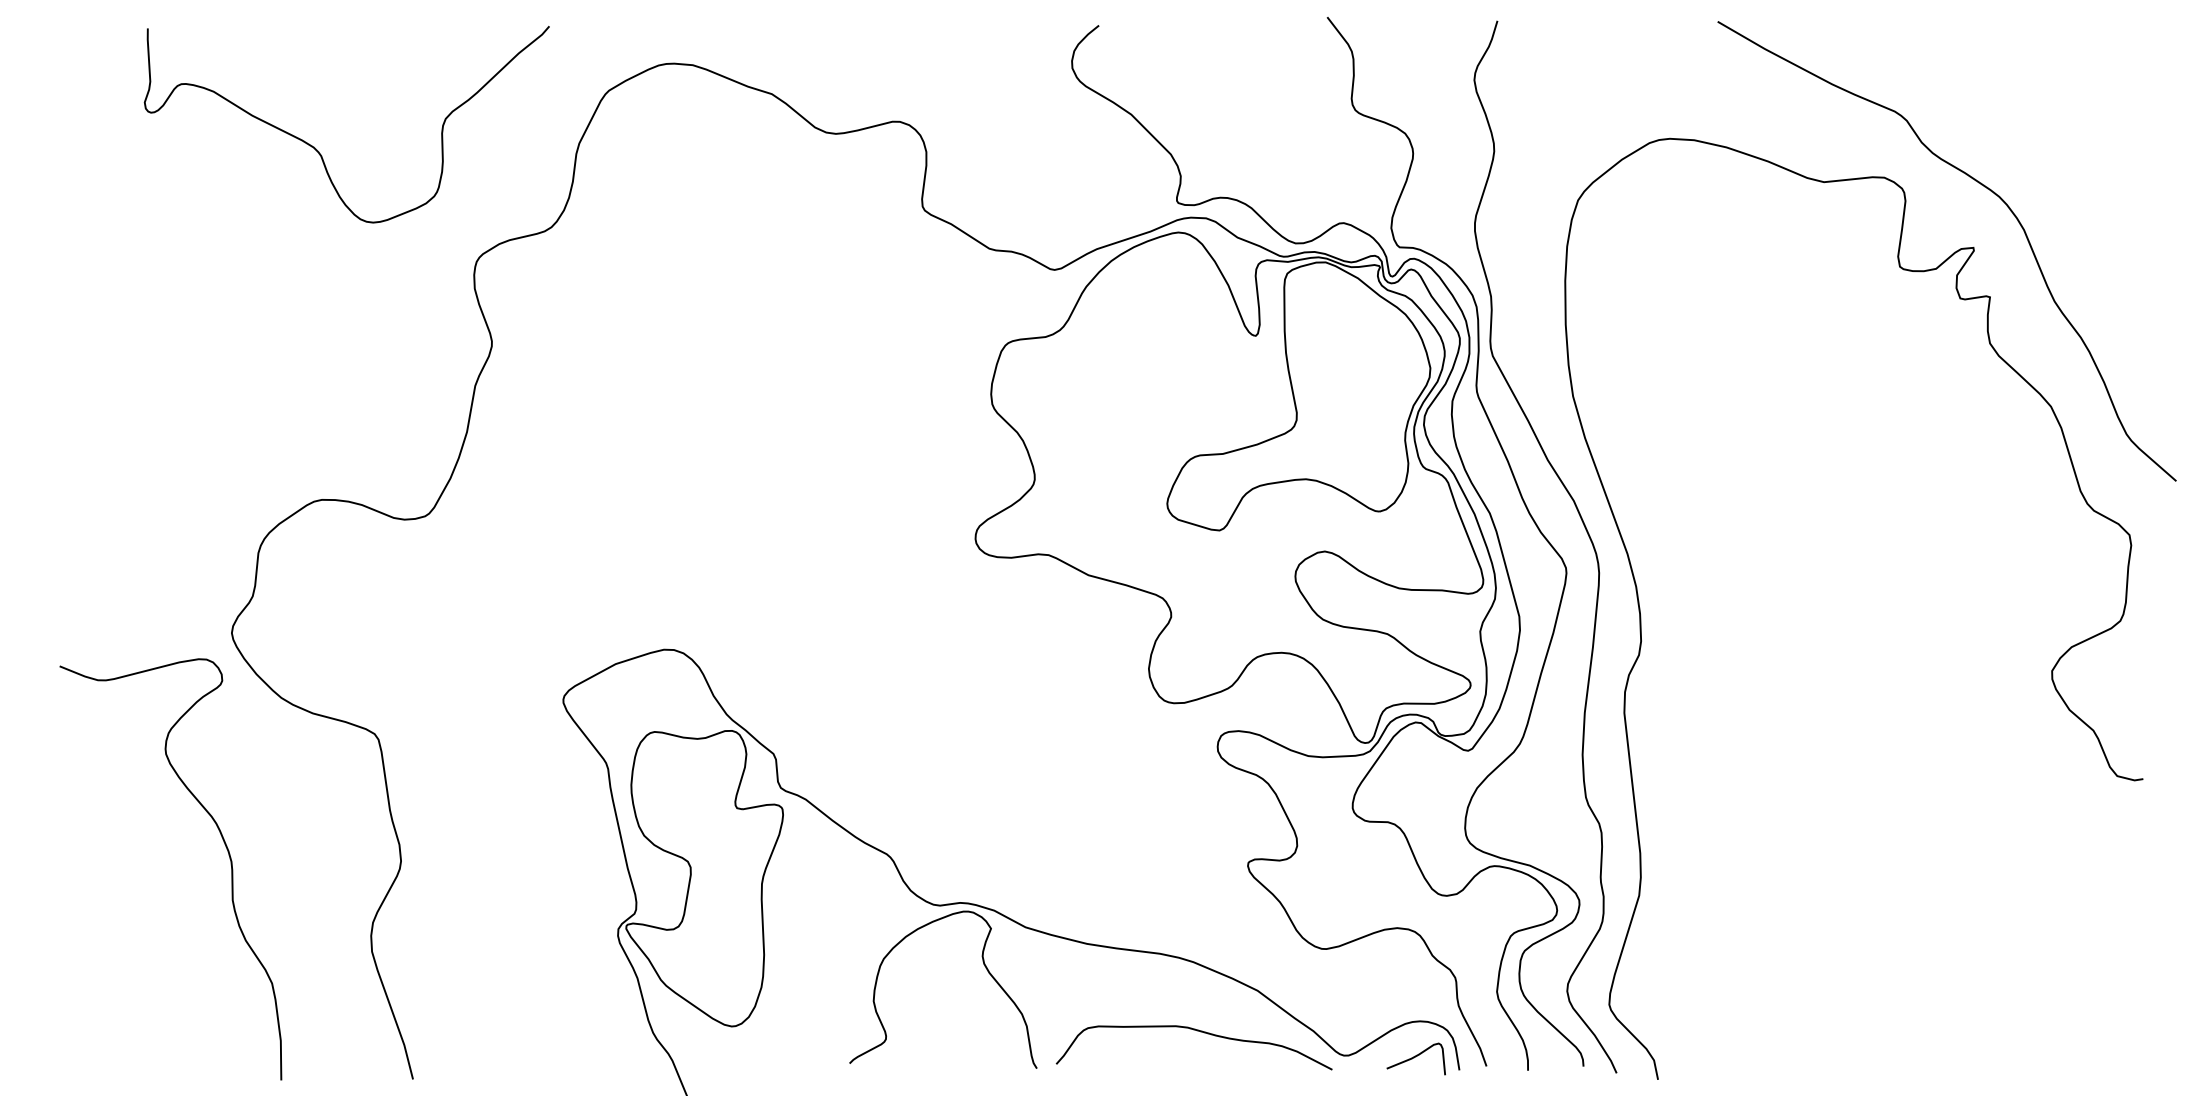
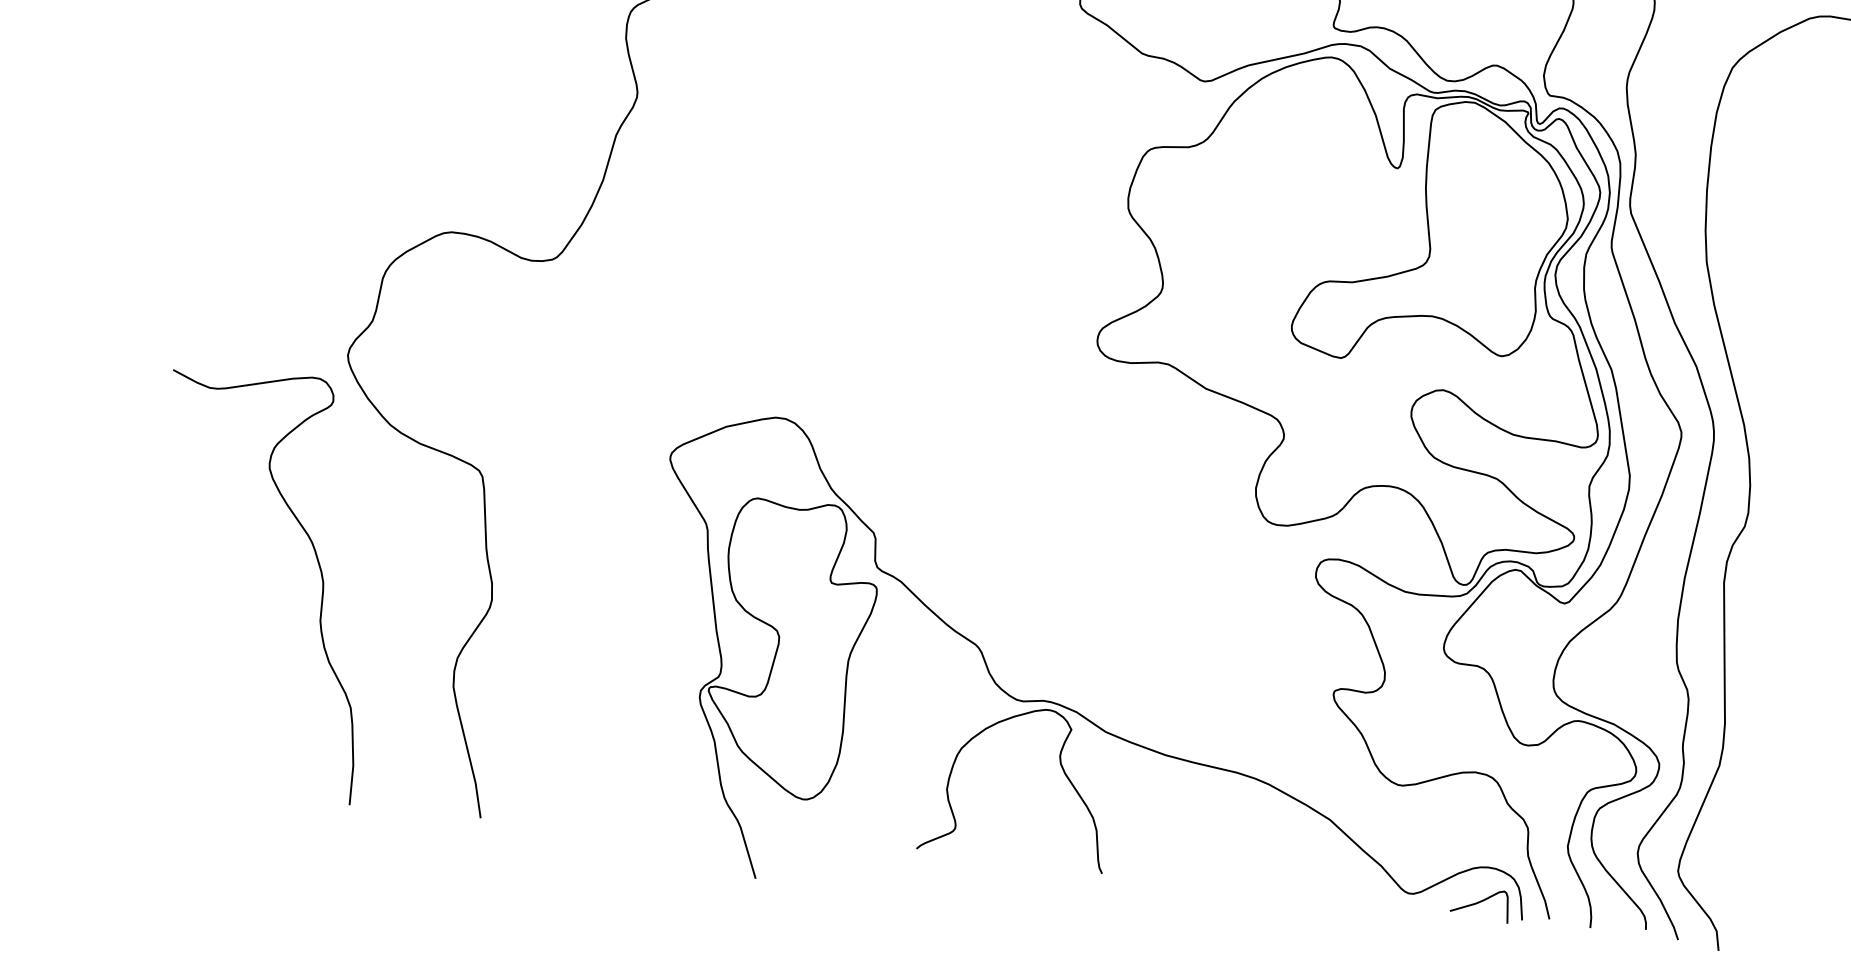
curve: (1197, 1031) -> (1265, 853), removed

